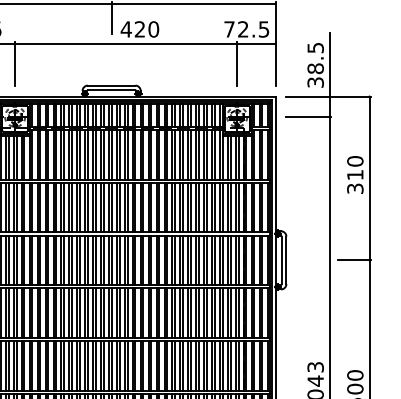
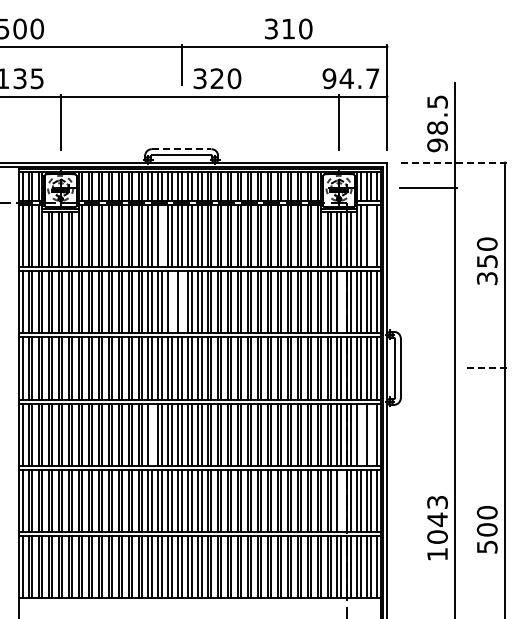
text: (126, 29) -> (200, 78), 420 -> 320
text: (246, 29) -> (350, 78), 72.5 -> 94.7
text: (315, 82) -> (437, 145), 38.5 -> 98.5
line: (111, 85) -> (181, 149), solid -> dashed
line: (328, 96) -> (453, 162), solid -> dashed
line: (95, 154) -> (161, 235), removed
line: (262, 154) -> (370, 235), removed
text: (355, 175) -> (487, 261), 310 -> 350
line: (103, 207) -> (171, 301), removed
line: (111, 207) -> (181, 301), removed
line: (238, 207) -> (340, 301), removed
line: (354, 260) -> (486, 368), solid -> dashed
line: (87, 313) -> (151, 434), removed
line: (254, 313) -> (360, 434), removed
line: (262, 313) -> (370, 434), removed
line: (238, 365) -> (340, 500), removed

